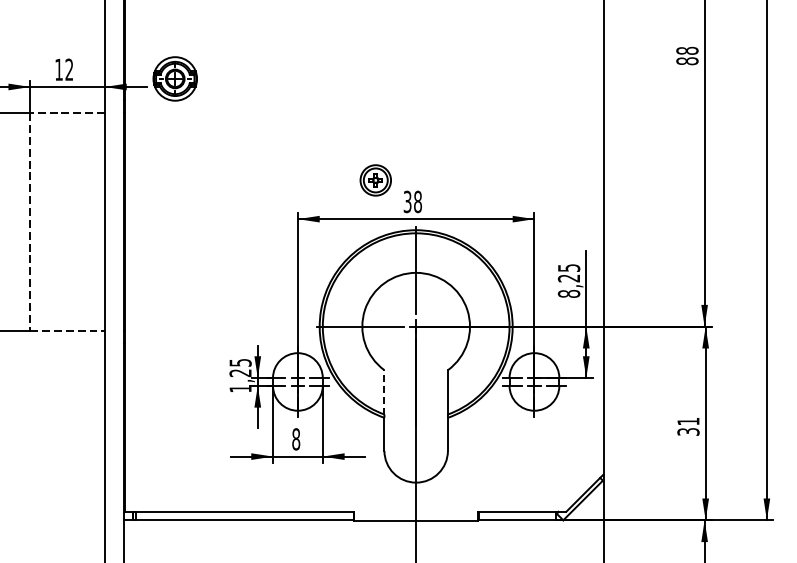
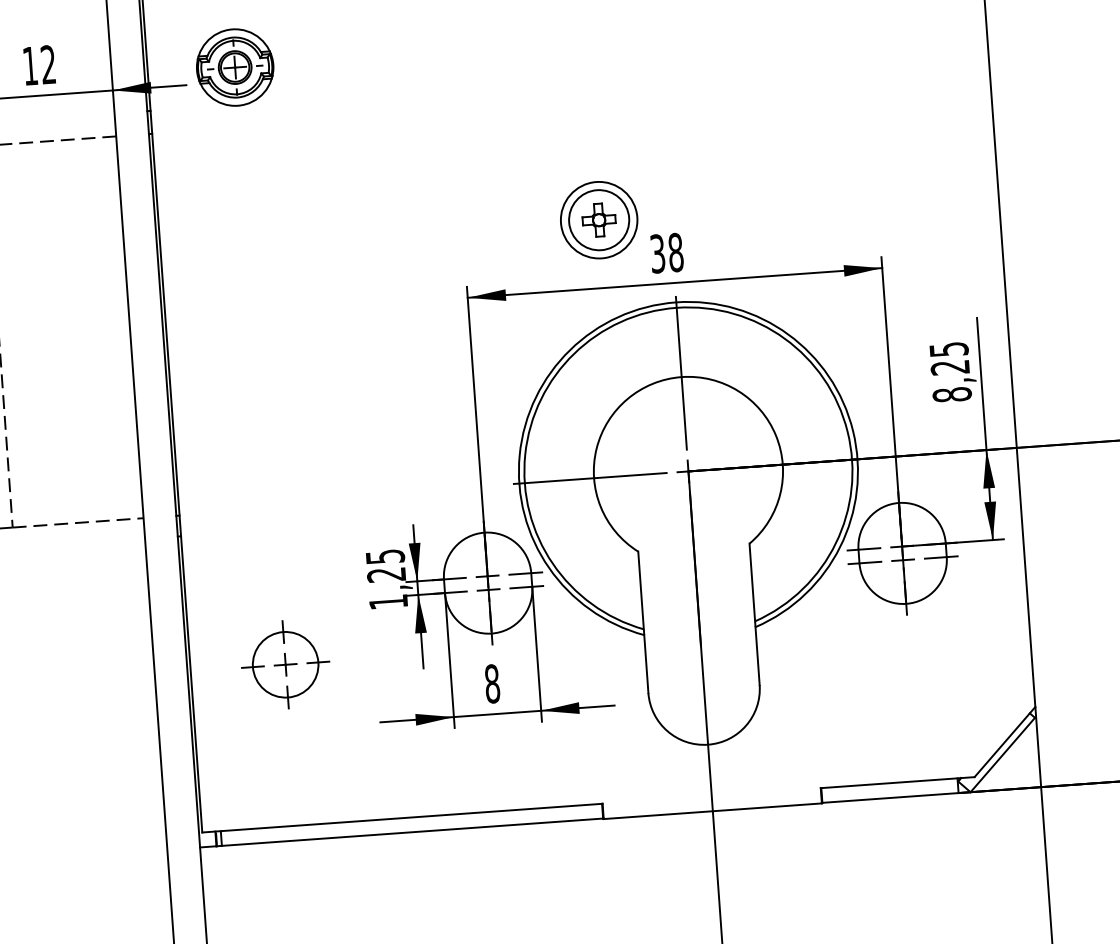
part: (375, 180) -> (598, 220), size x1.43
line: (384, 391) -> (641, 588), dashed -> solid
part: (179, 419) -> (285, 663), added

